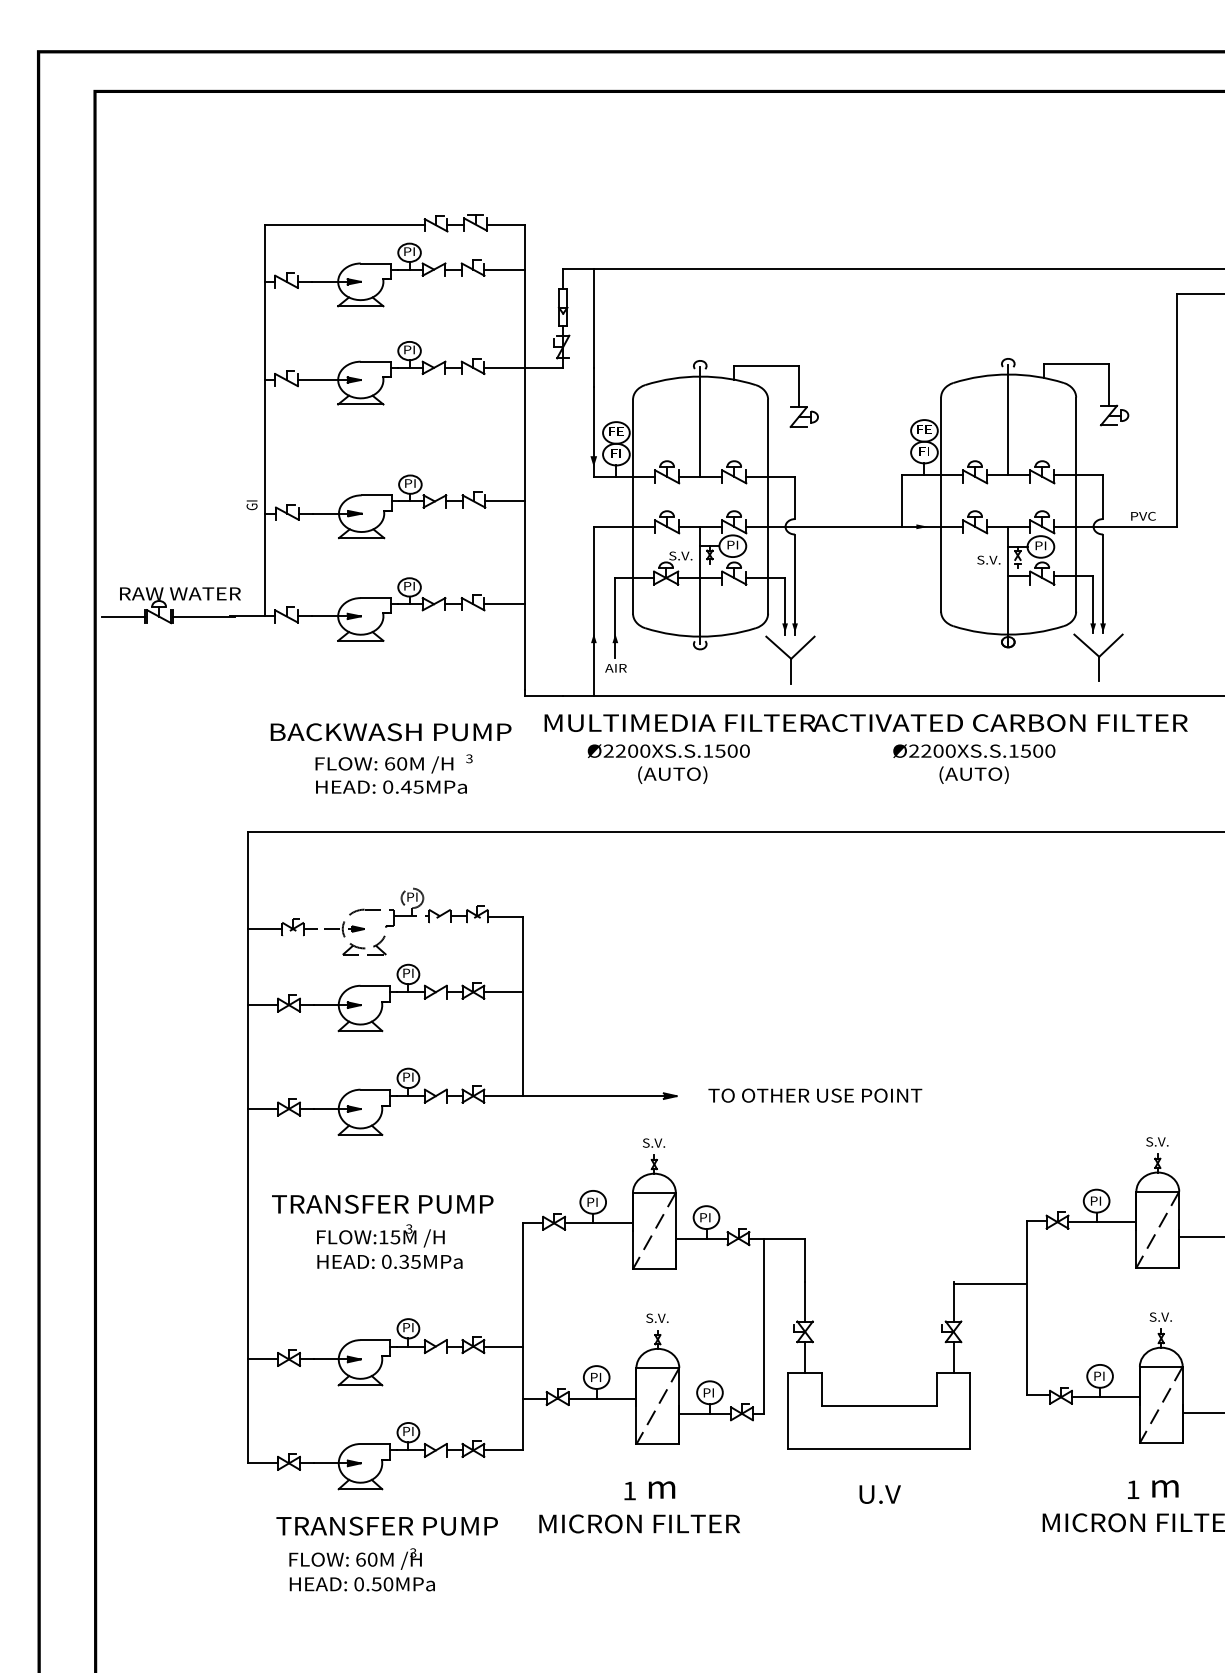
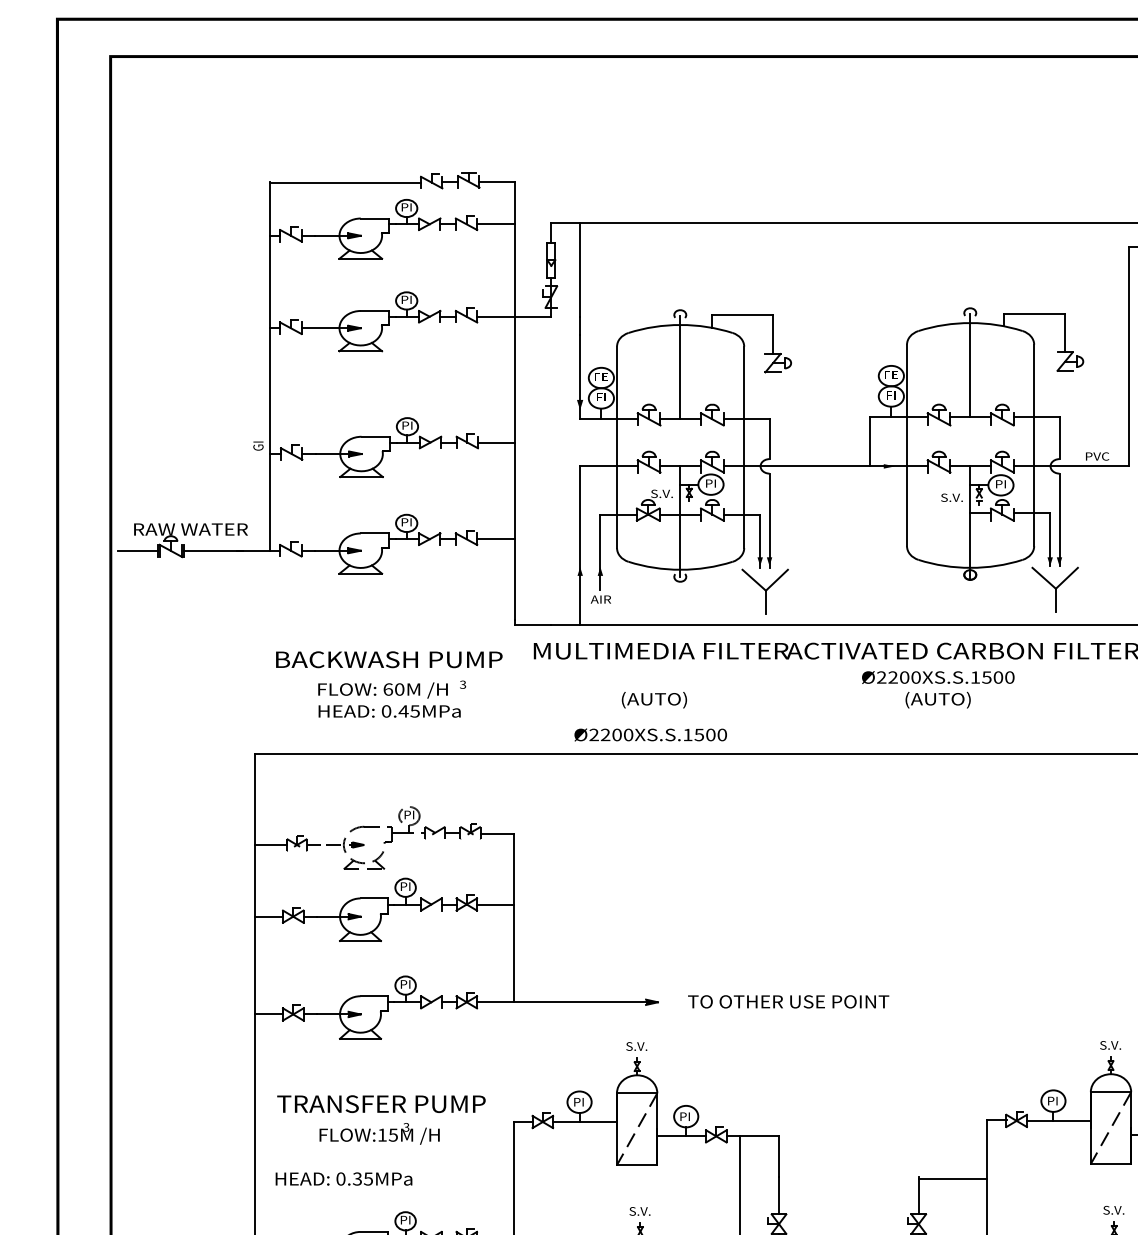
text: (668, 750) -> (650, 734), moved
text: (389, 1261) -> (343, 1178), moved

